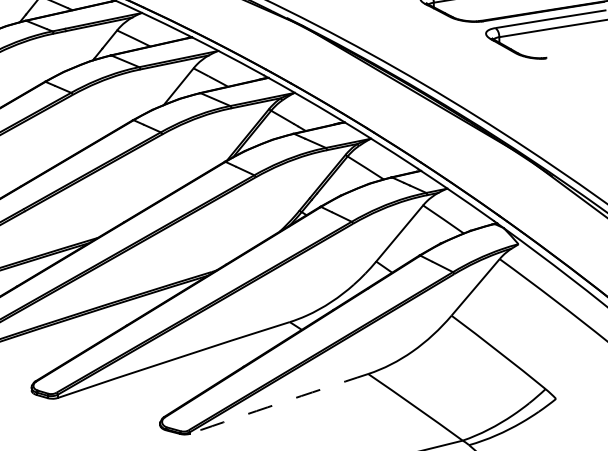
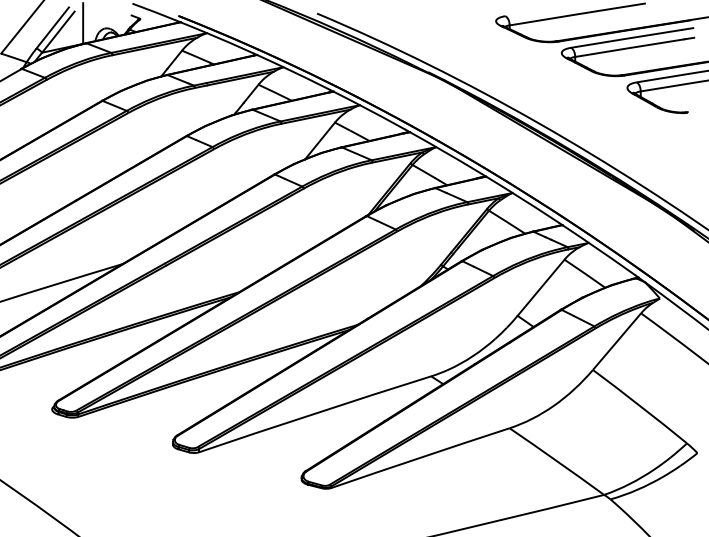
arc: (279, 403) -> (420, 457), dashed -> solid

